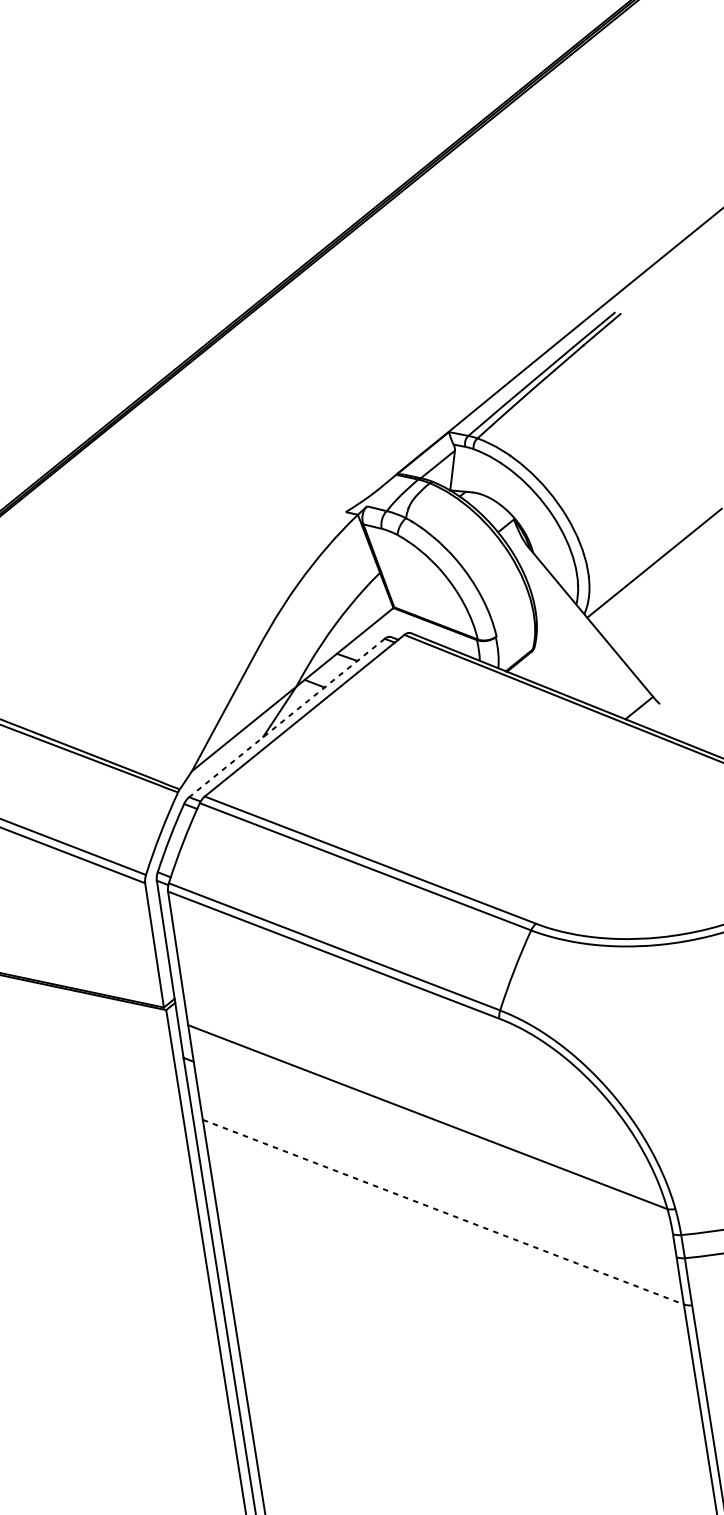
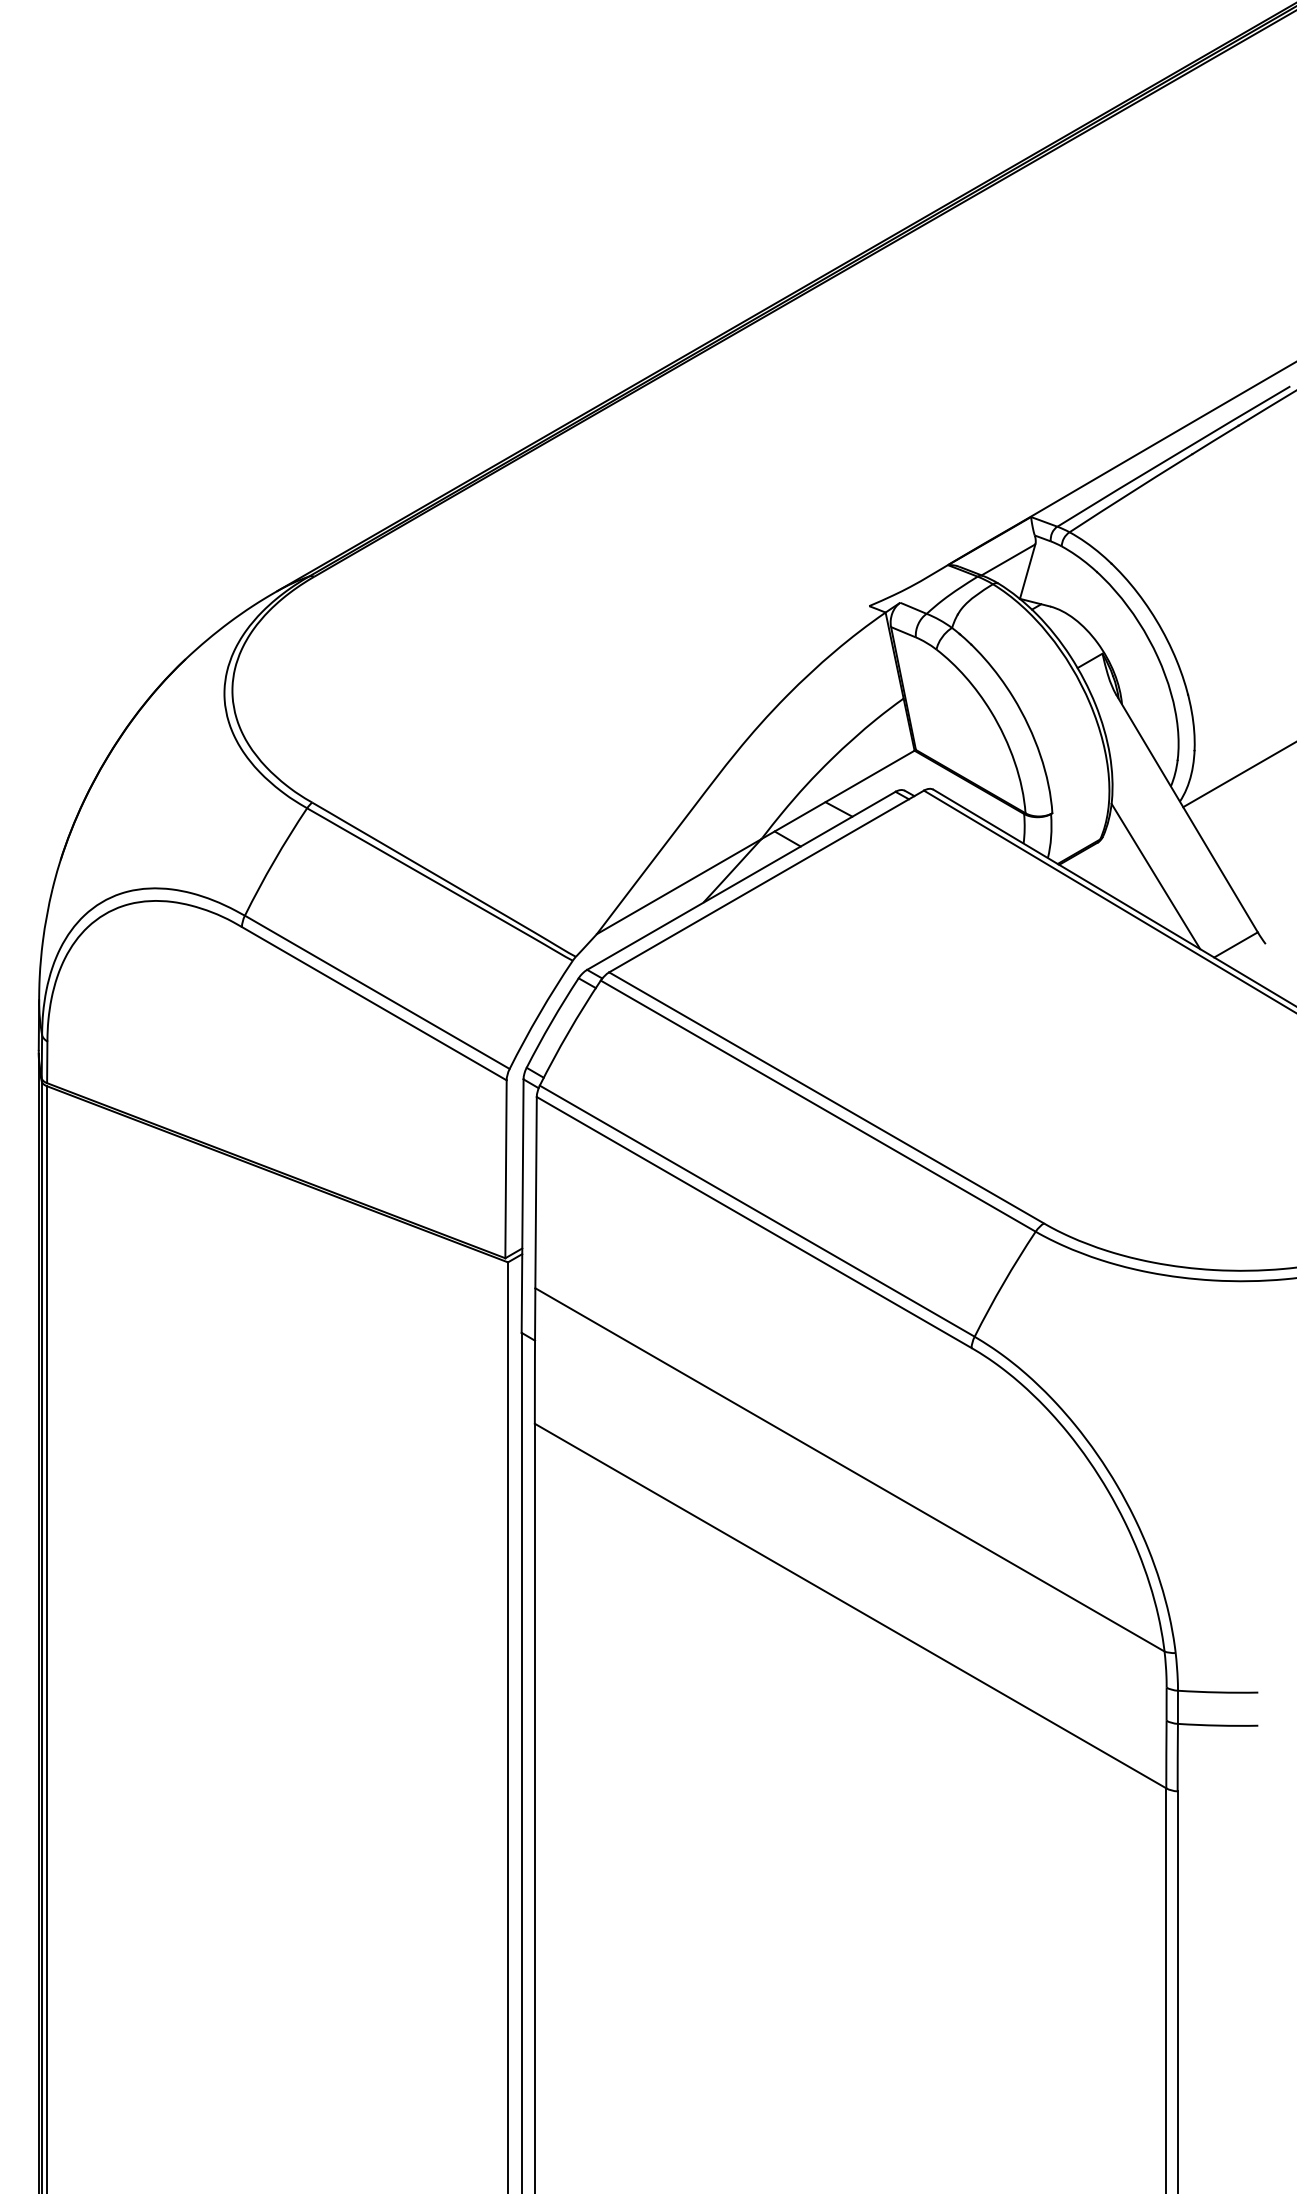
line: (575, 669) -> (1155, 876), added
line: (286, 718) -> (740, 881), dashed -> solid
line: (443, 1212) -> (850, 1606), dashed -> solid

